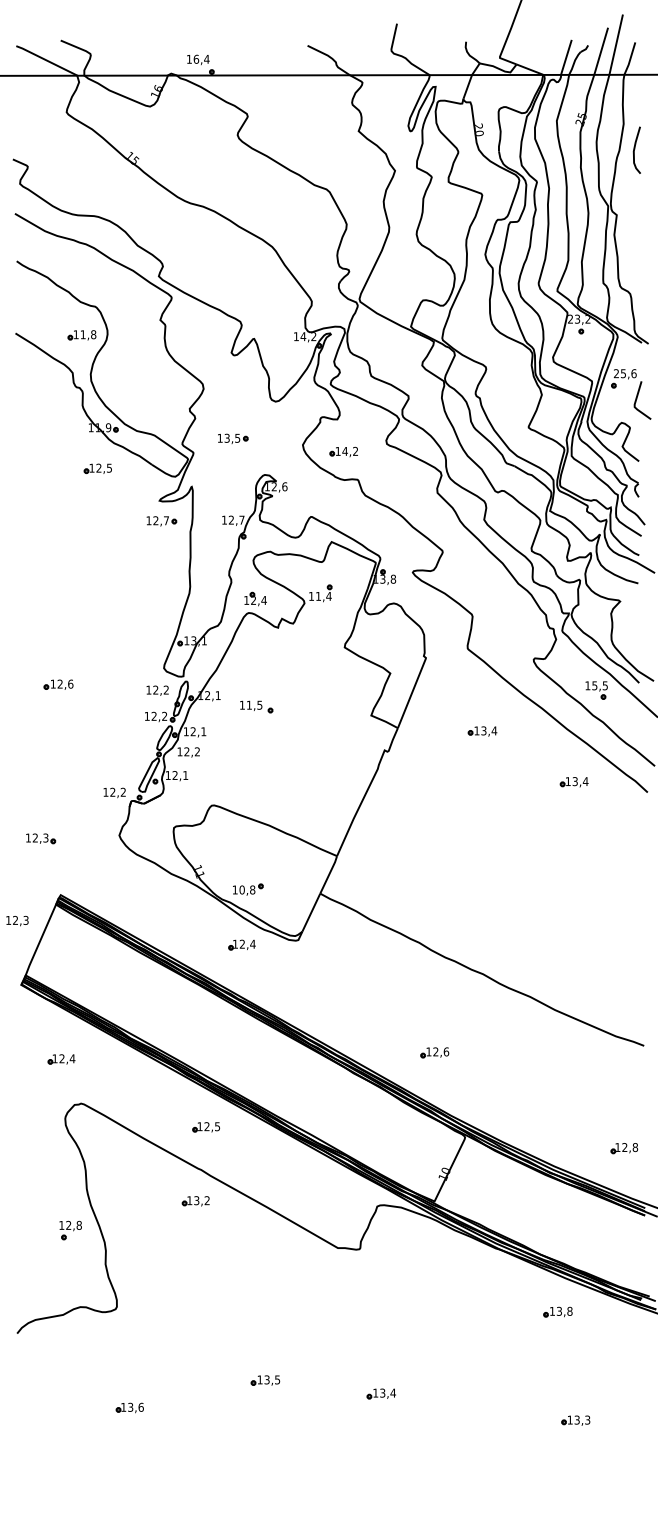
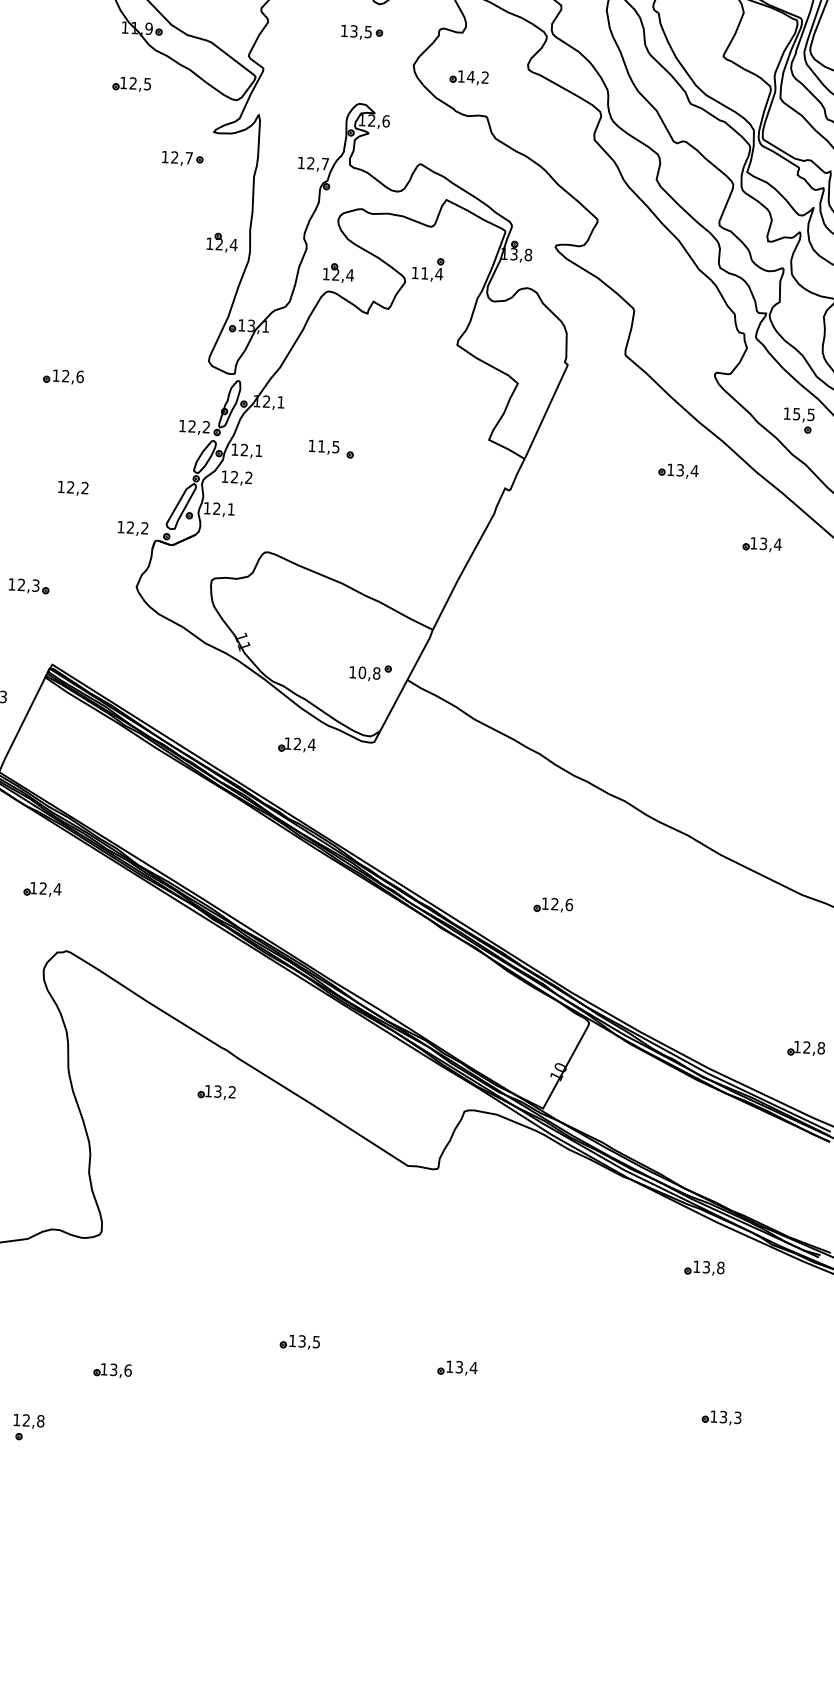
part: (233, 438) -> (362, 32), moved
part: (161, 521) -> (182, 158), moved
part: (169, 580) -> (222, 241), added
text: (157, 690) -> (73, 488), moved
part: (256, 706) -> (331, 448), moved
part: (482, 731) -> (678, 471), moved
part: (248, 889) -> (371, 672), moved
part: (205, 1127) -> (234, 992), removed
part: (70, 1230) -> (28, 1427), moved

